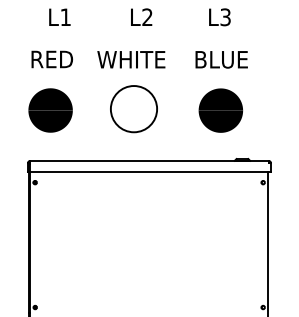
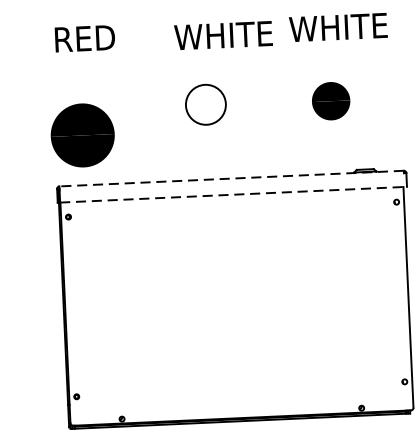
text: (131, 59) -> (223, 35), moved
text: (228, 59) -> (338, 27), BLUE -> WHITE
circle: (133, 109) -> (205, 105), size x0.6
part: (50, 110) -> (82, 135), moved
part: (220, 110) -> (330, 101), size x0.6
line: (149, 161) -> (231, 179), solid -> dashed
line: (150, 172) -> (233, 194), solid -> dashed

